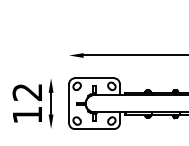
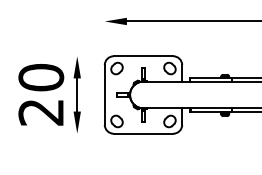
text: (27, 103) -> (41, 94), 12 -> 20

